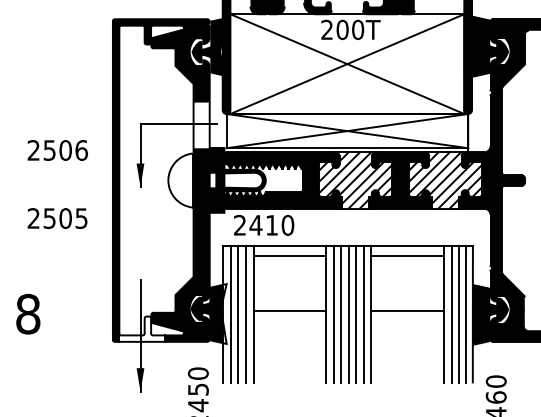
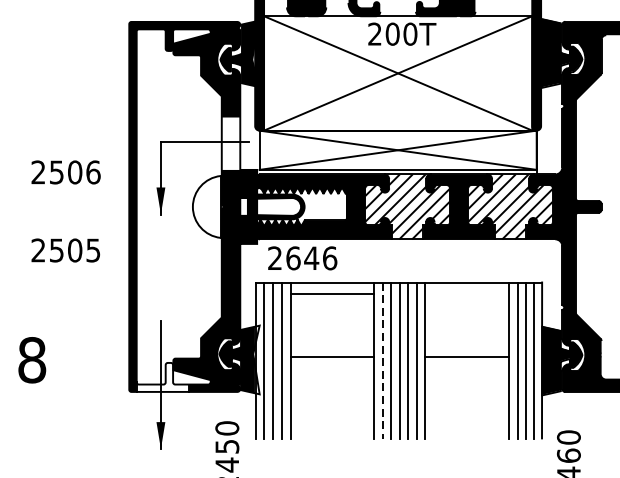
text: (271, 224) -> (311, 257), 2410 -> 2646
line: (407, 256) -> (467, 294), removed
line: (333, 315) -> (382, 361), solid -> dashed

